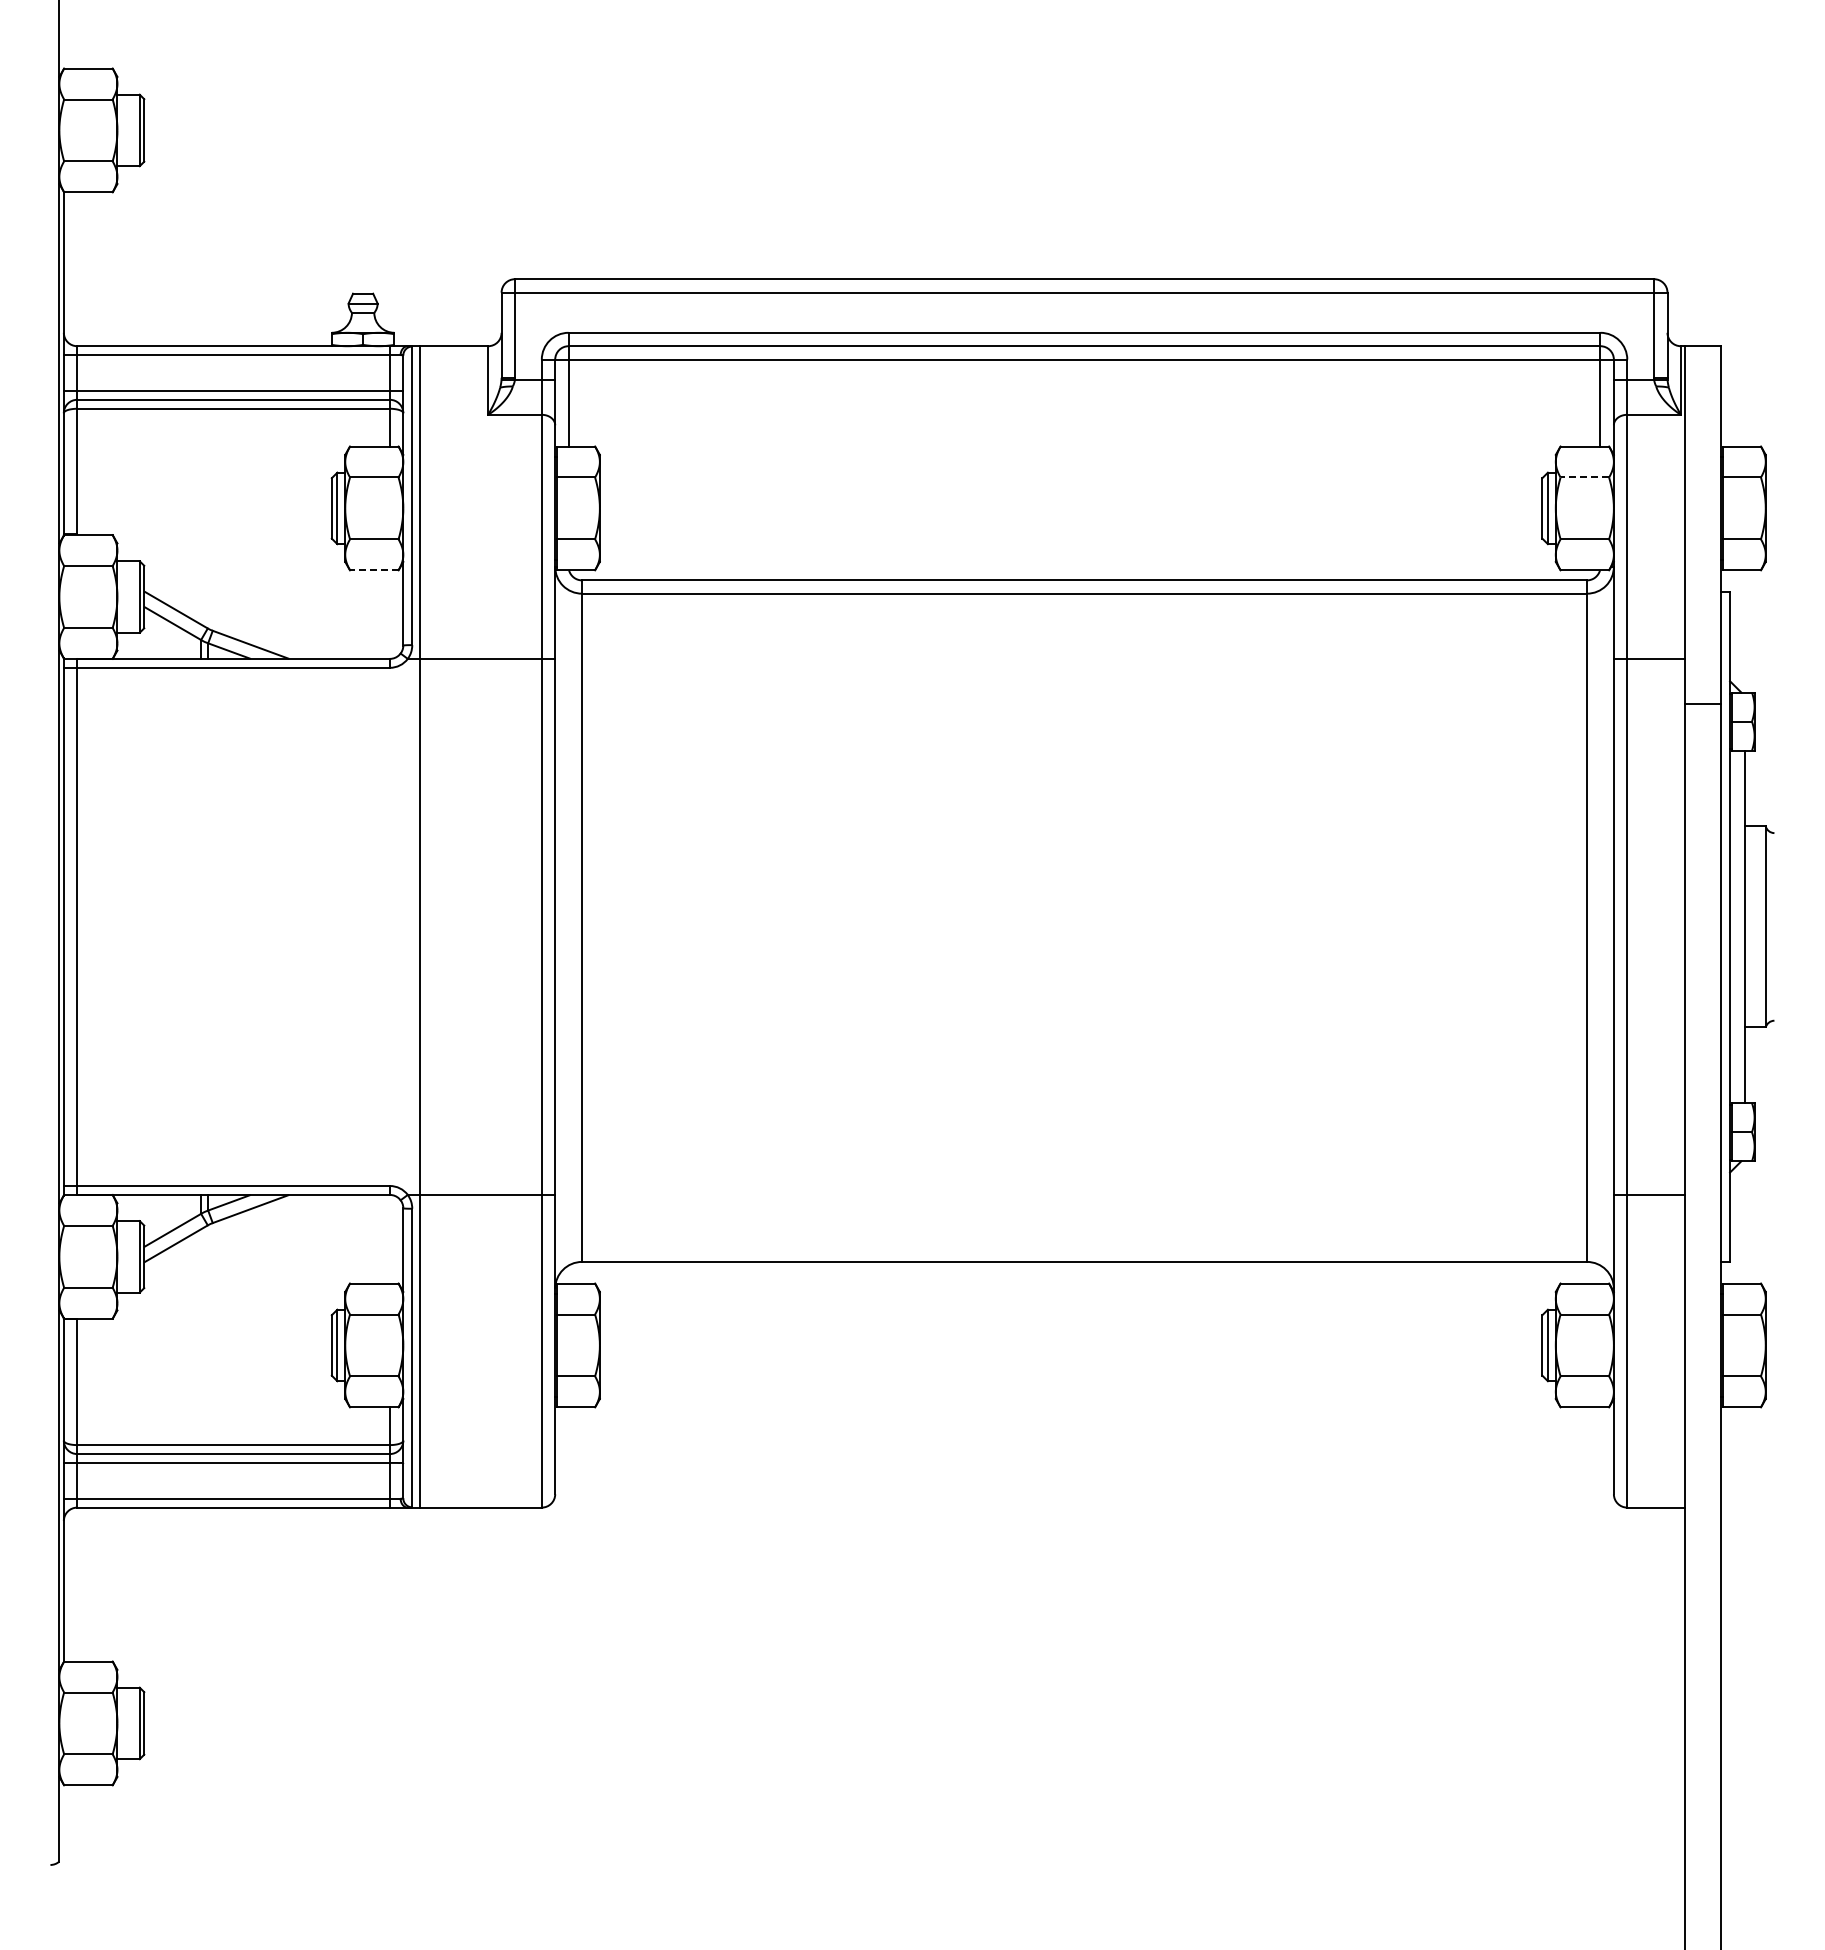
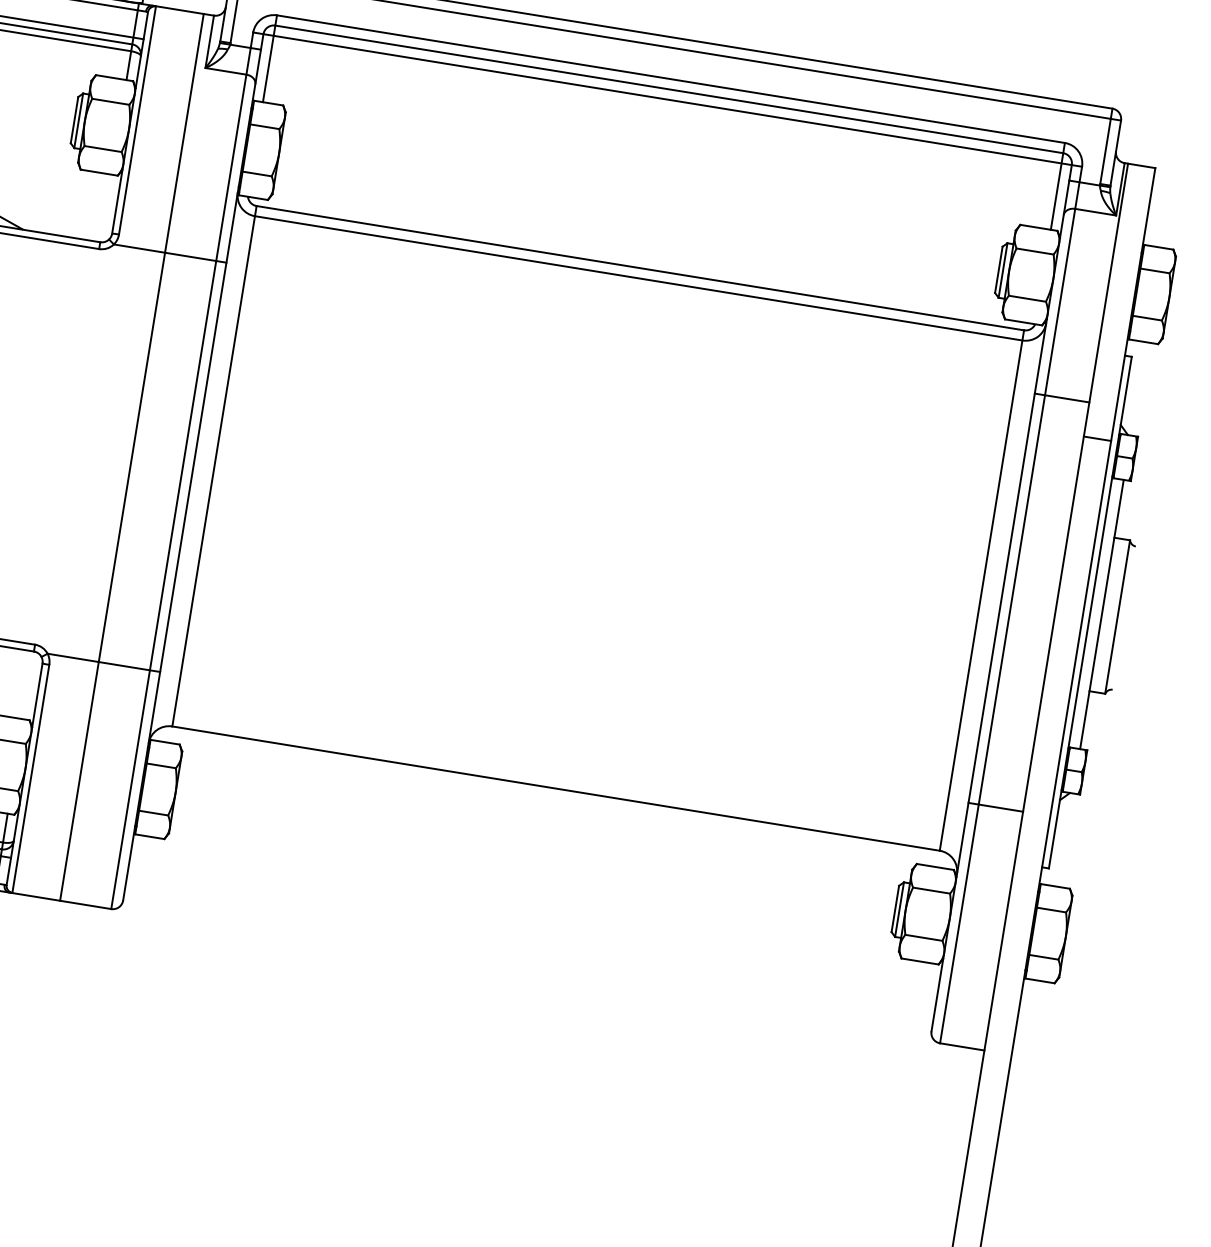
line: (1584, 477) -> (1034, 251), dashed -> solid
line: (373, 570) -> (98, 172), dashed -> solid
line: (419, 926) -> (131, 457), moved

